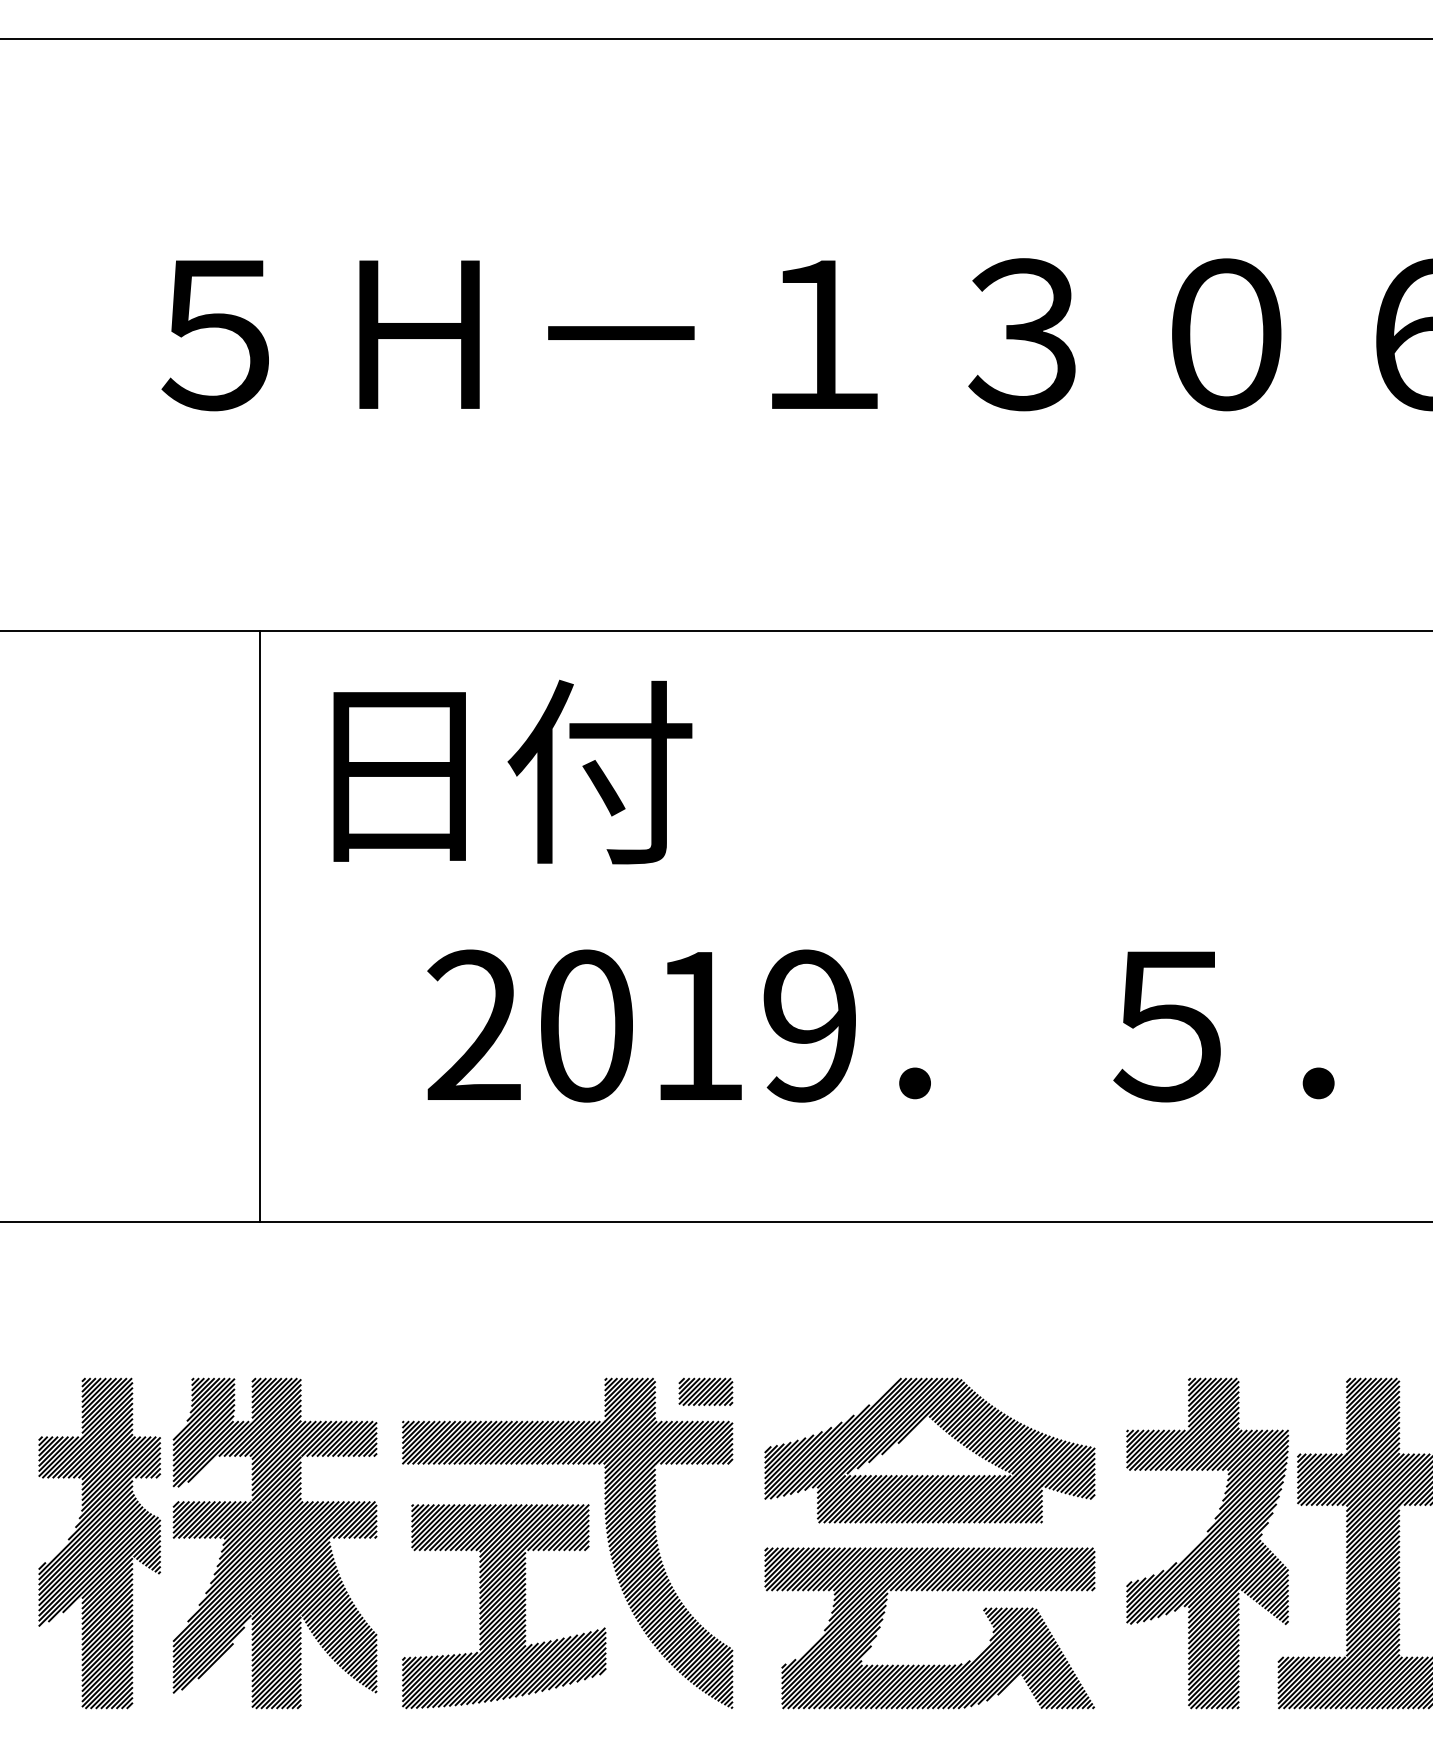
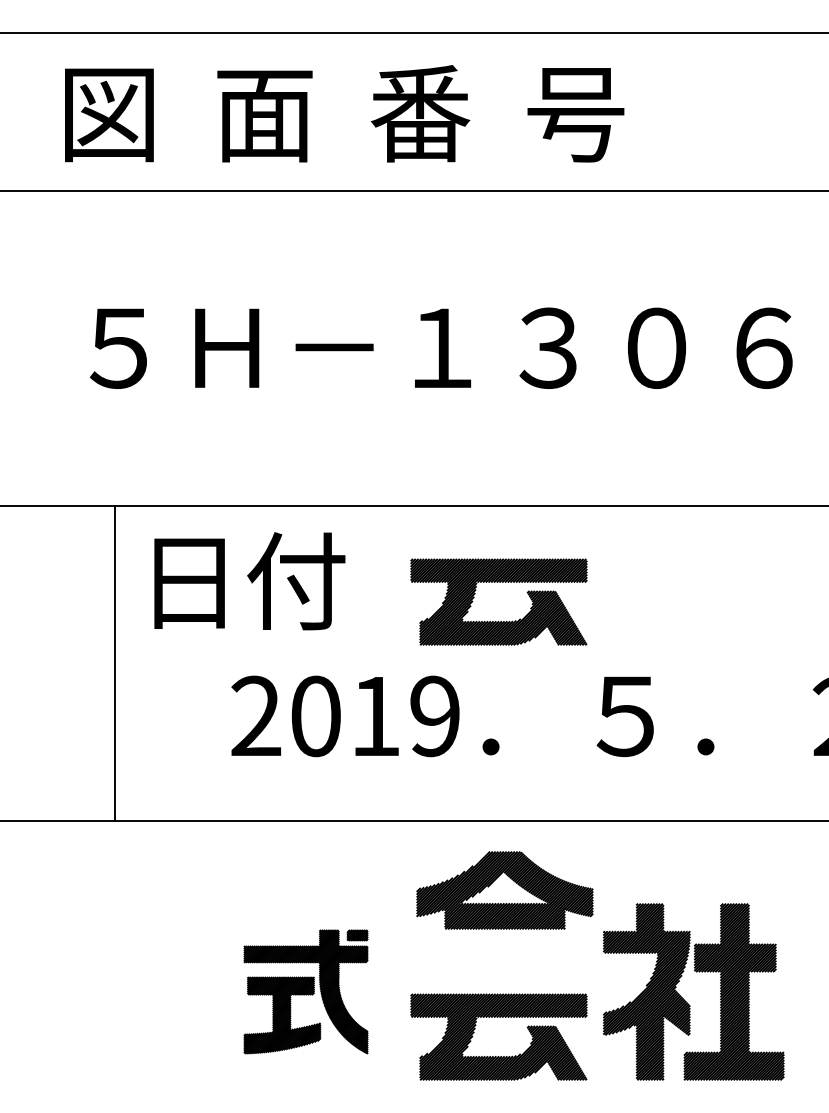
text: (512, 772) -> (249, 581), moved
part: (929, 774) -> (498, 582), added
line: (260, 924) -> (115, 662), moved
part: (929, 1450) -> (504, 890), moved
part: (207, 1542) -> (114, 991), removed
part: (566, 1542) -> (305, 991), size x0.7

